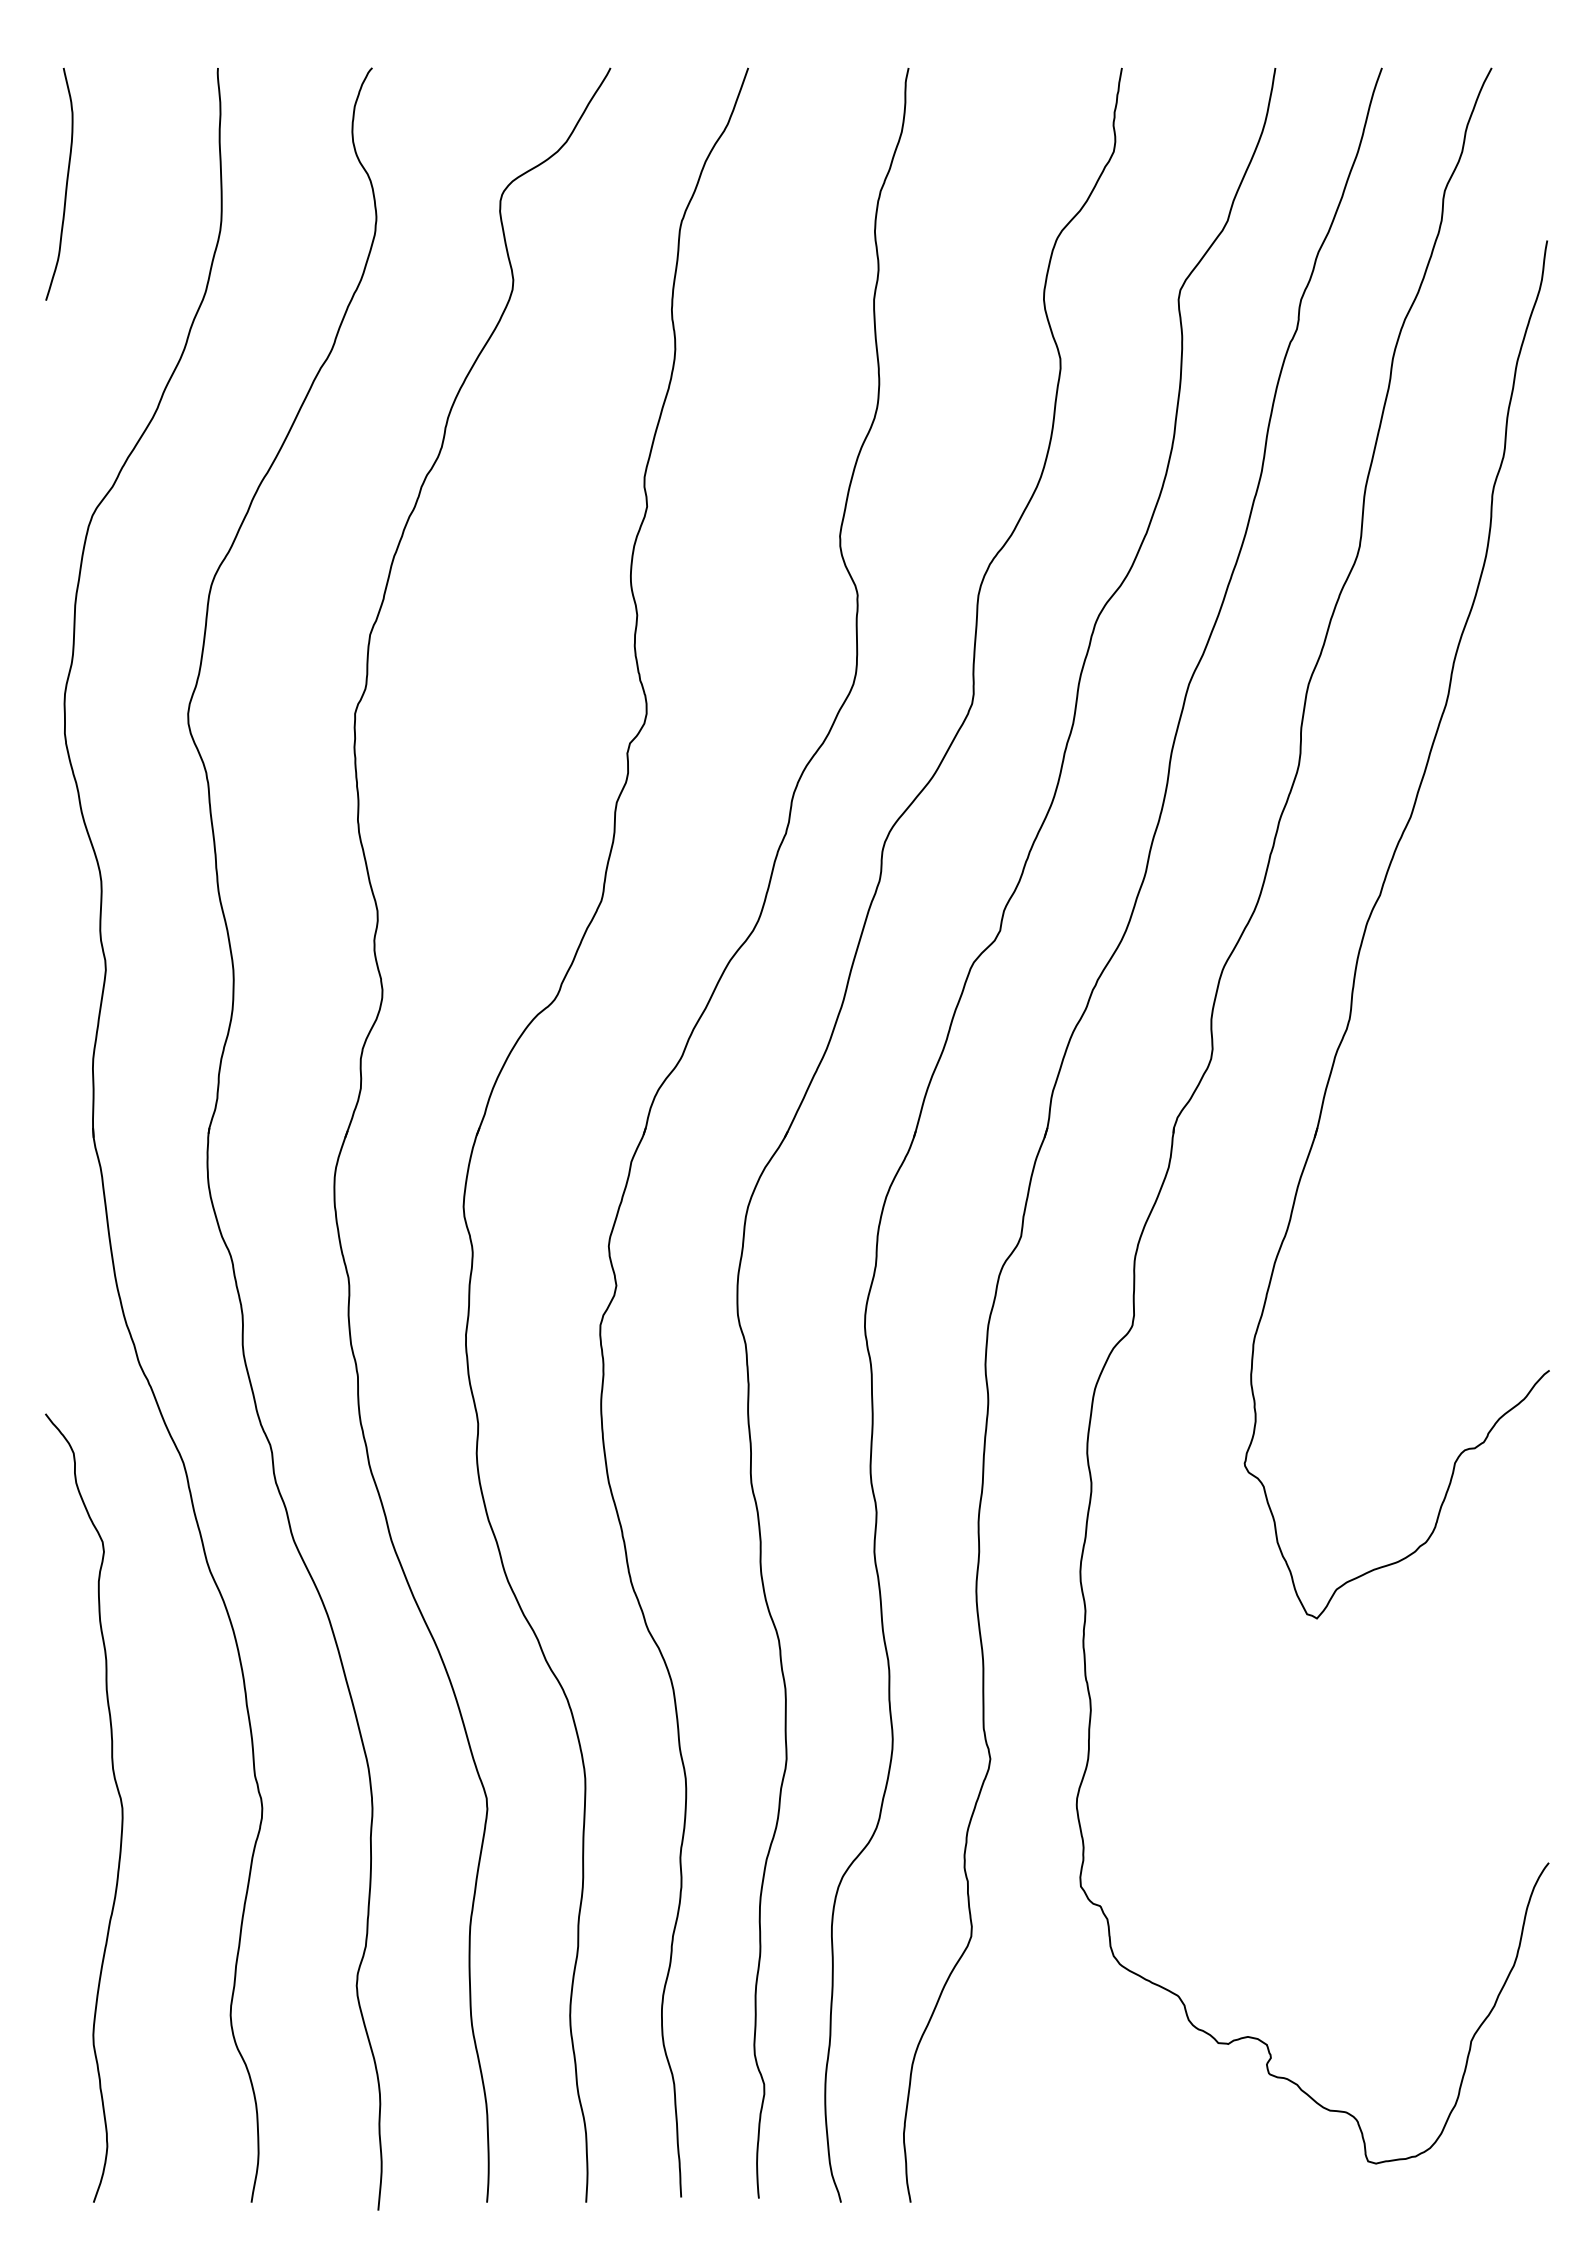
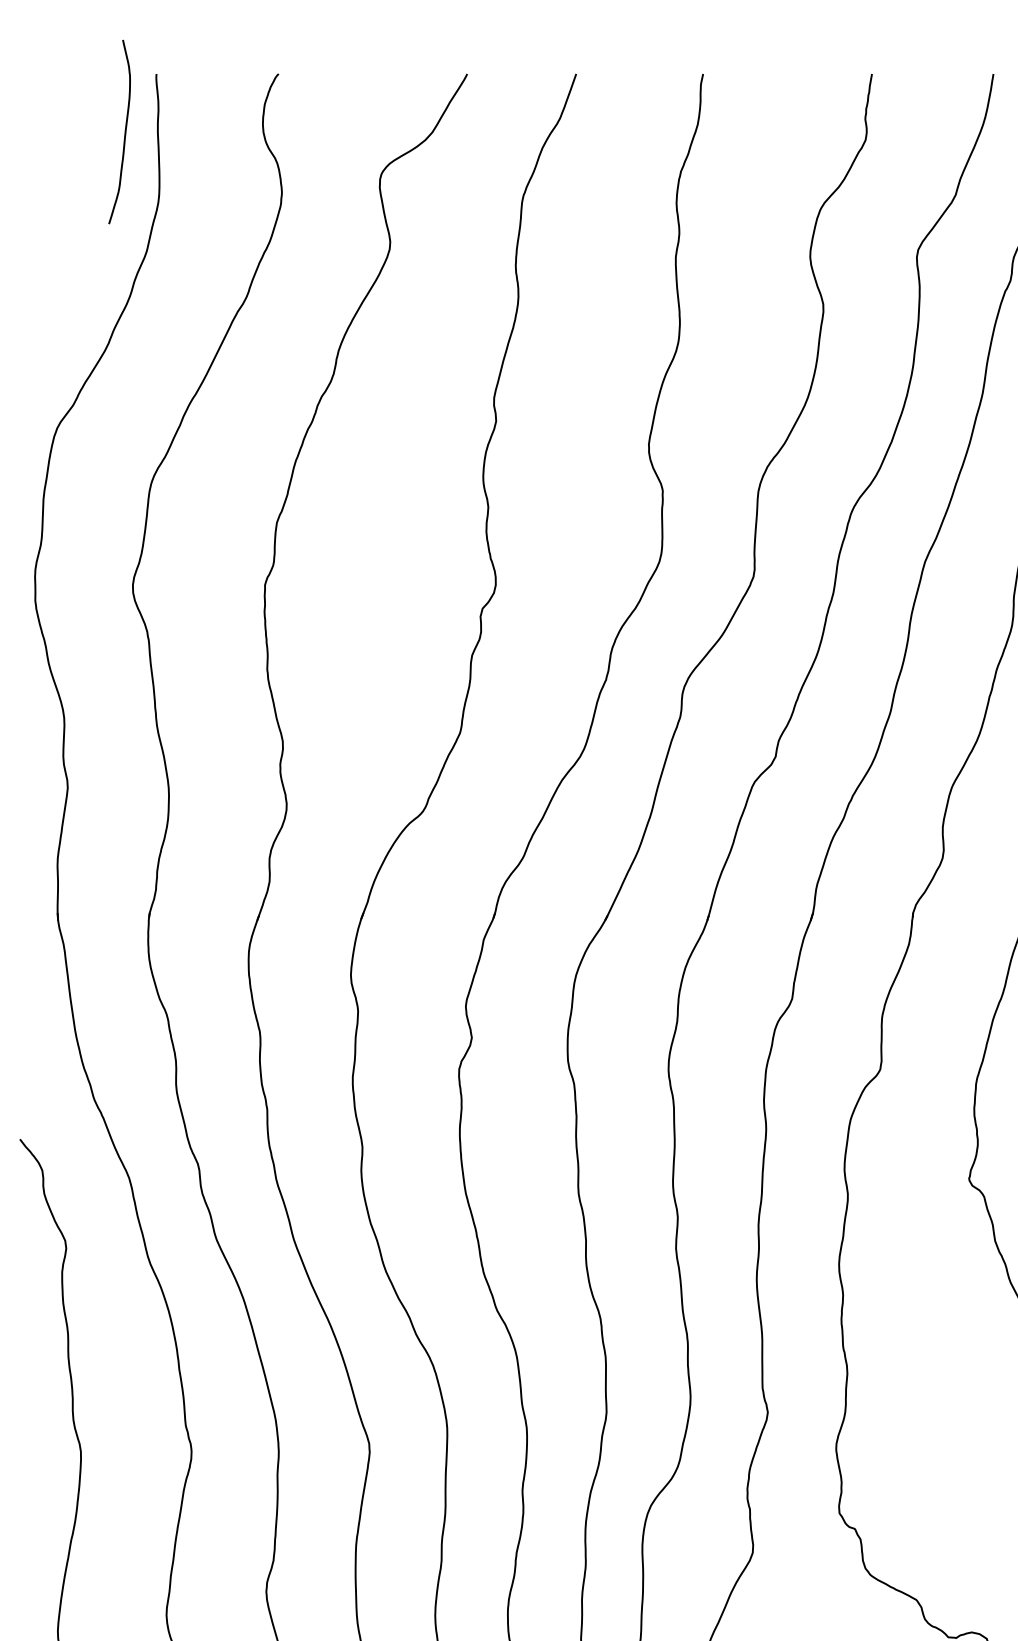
curve: (65, 185) -> (124, 132), moved

